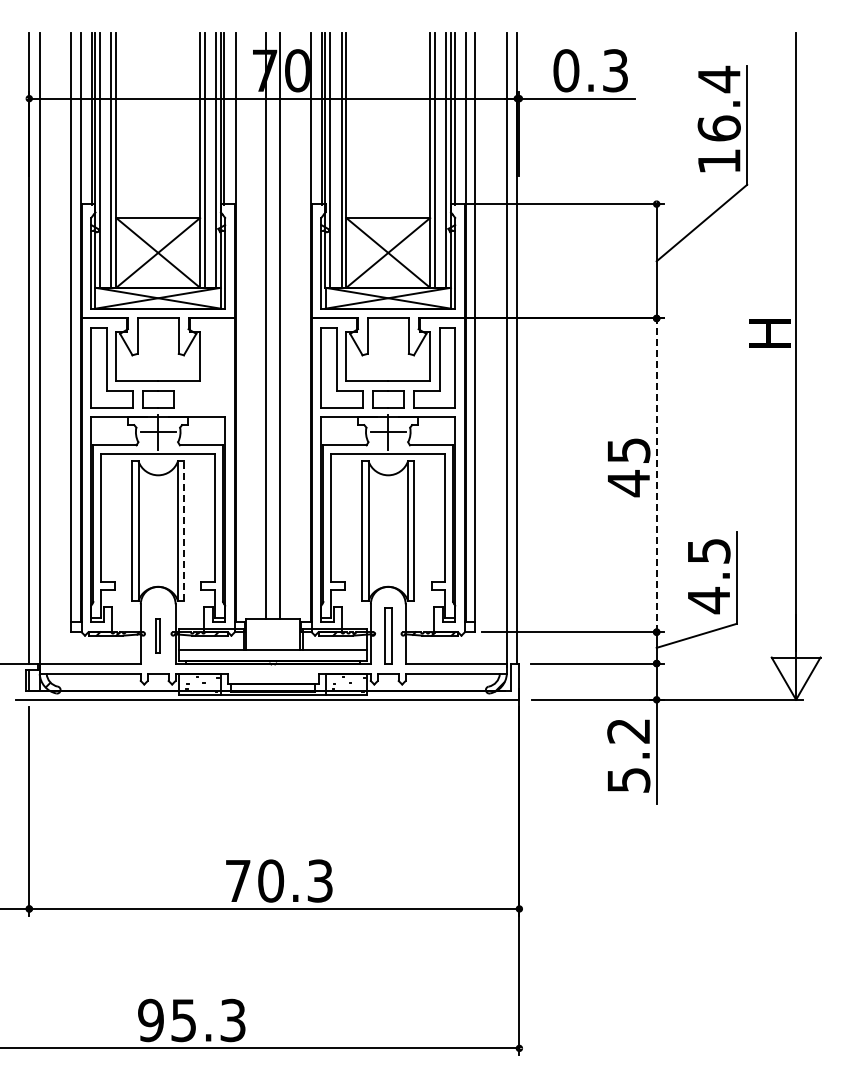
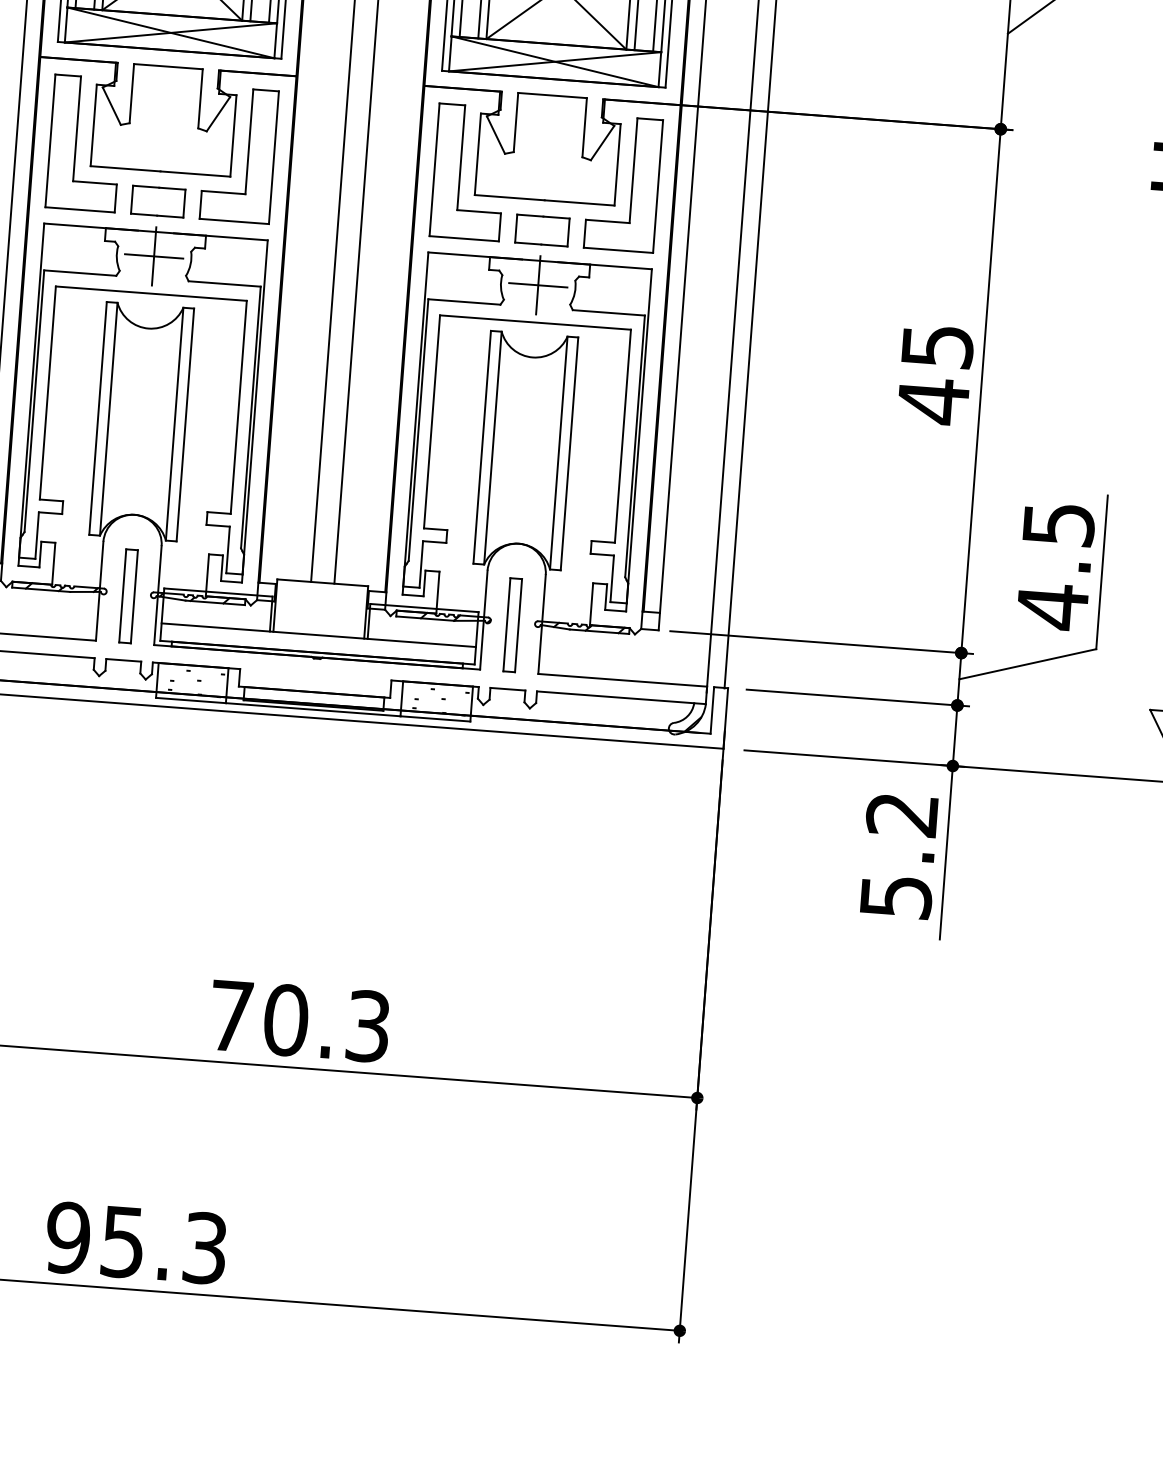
part: (204, 367) -> (239, 154), added
line: (656, 475) -> (980, 391), dashed -> solid
line: (184, 531) -> (185, 425), dashed -> solid
part: (158, 635) -> (129, 596), size x1.67

